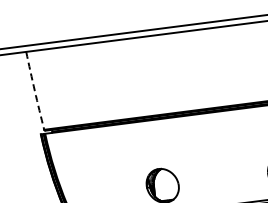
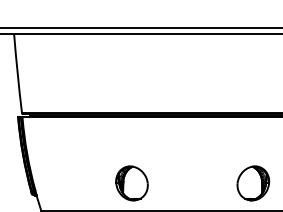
arc: (34, 90) -> (17, 73), dashed -> solid

